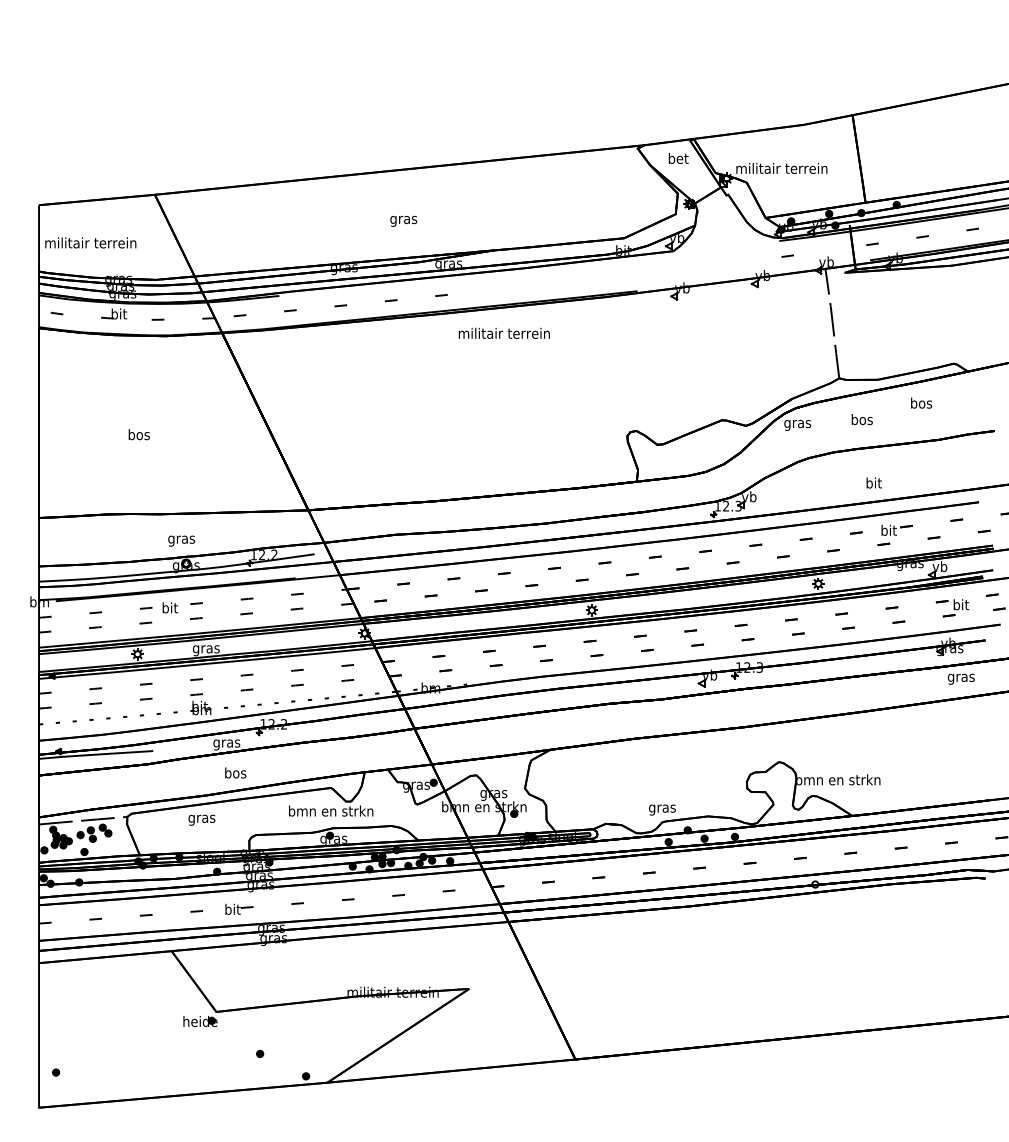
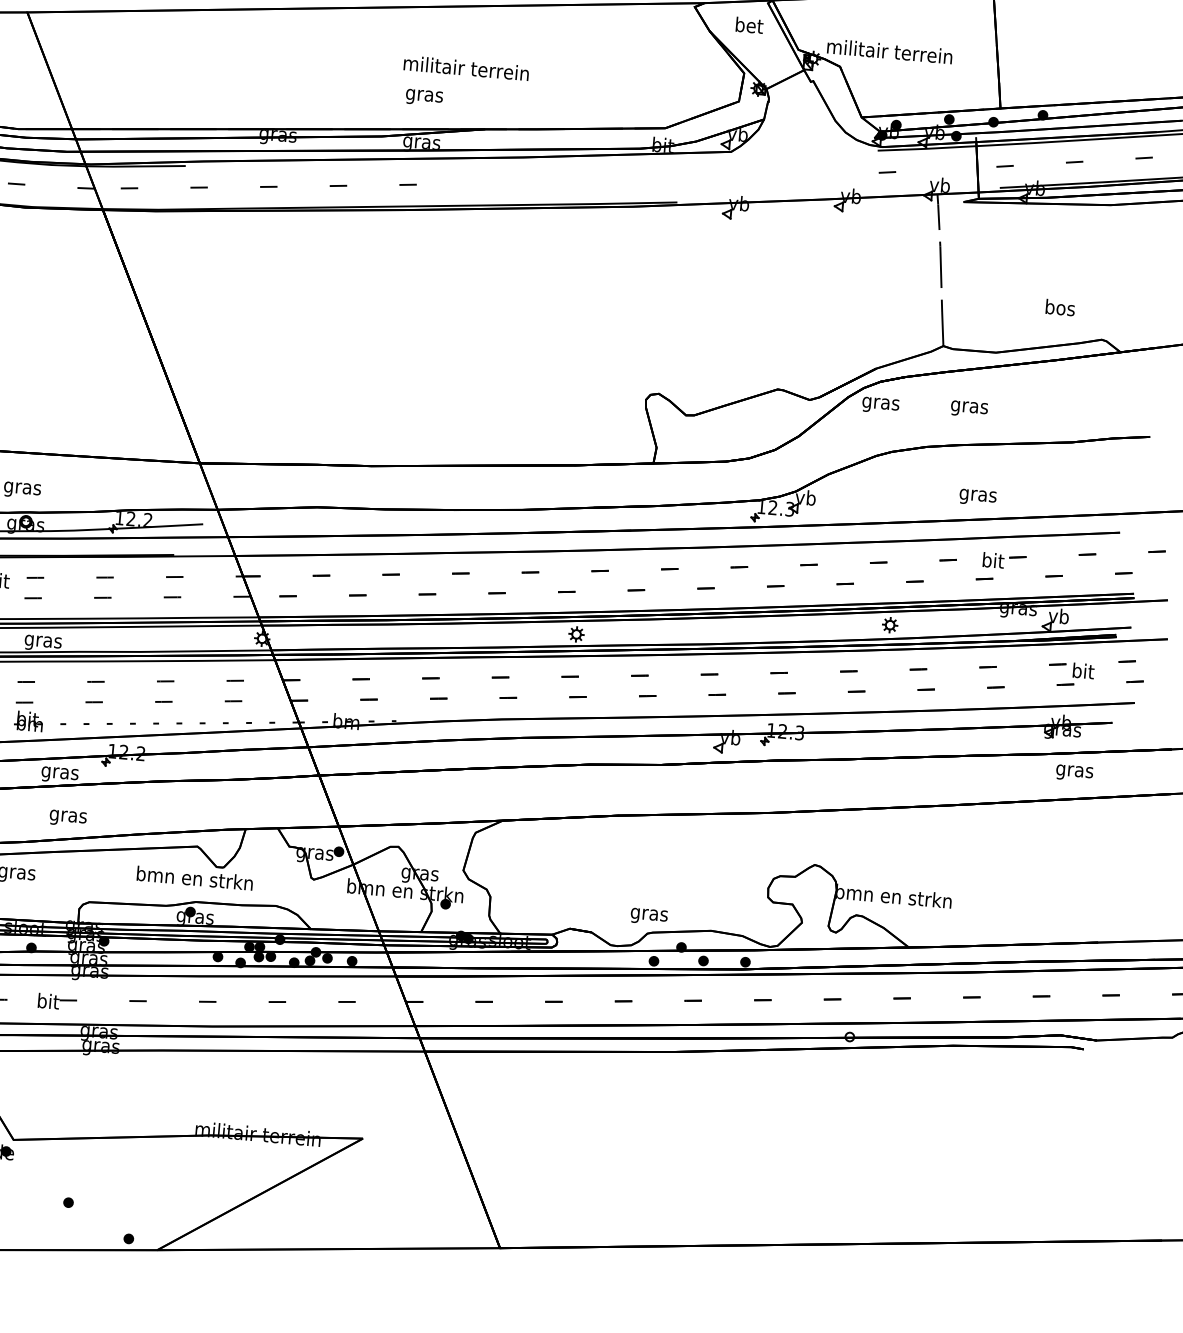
text: (403, 221) -> (423, 97), moved
text: (503, 332) -> (465, 66), moved
text: (921, 402) -> (1060, 306), moved
text: (861, 420) -> (968, 406), bos -> gras
text: (873, 484) -> (977, 495), bit -> gras
text: (235, 774) -> (68, 816), bos -> gras

